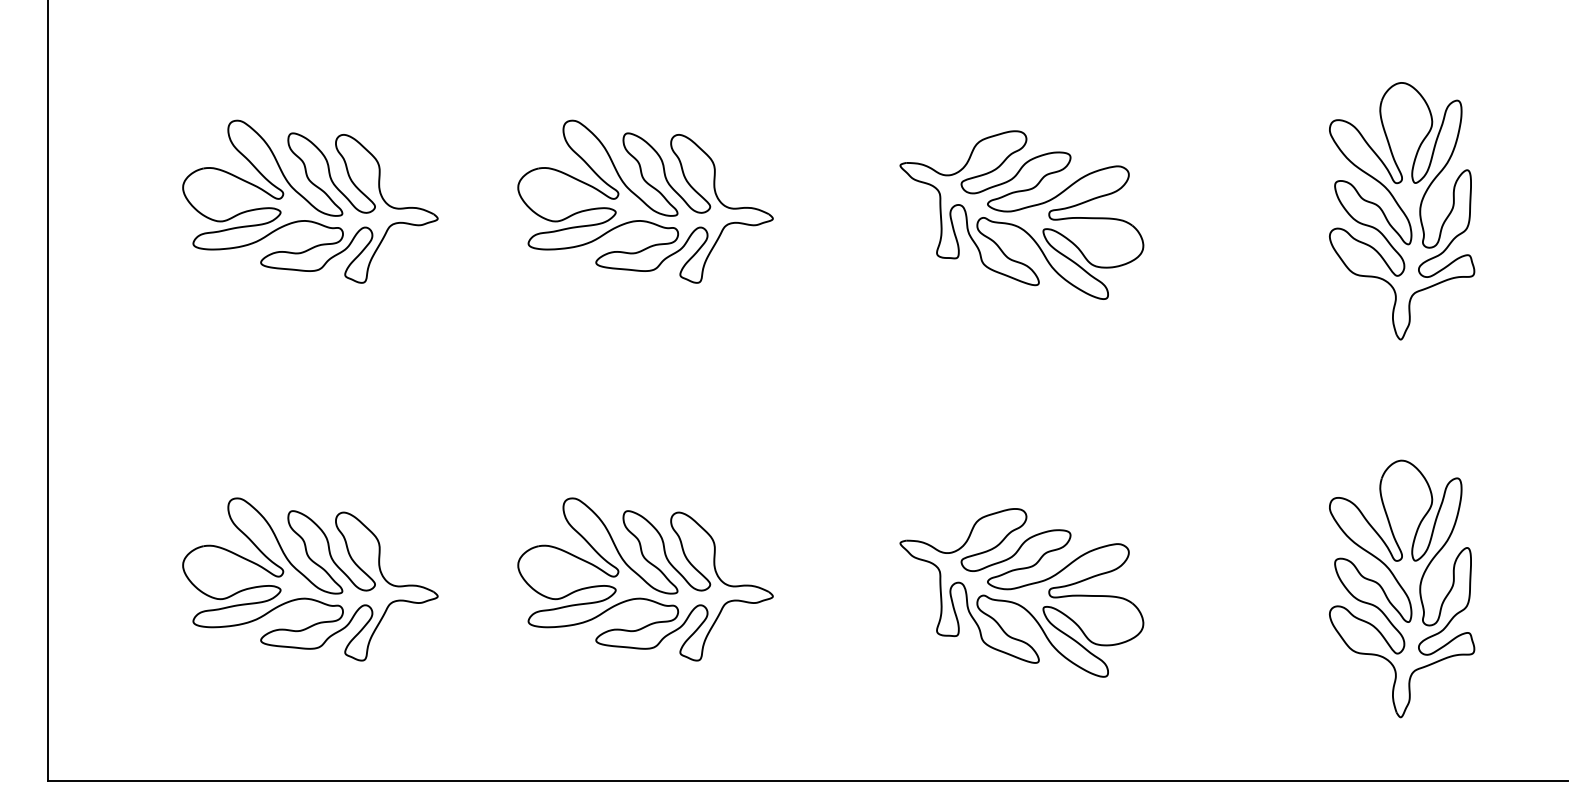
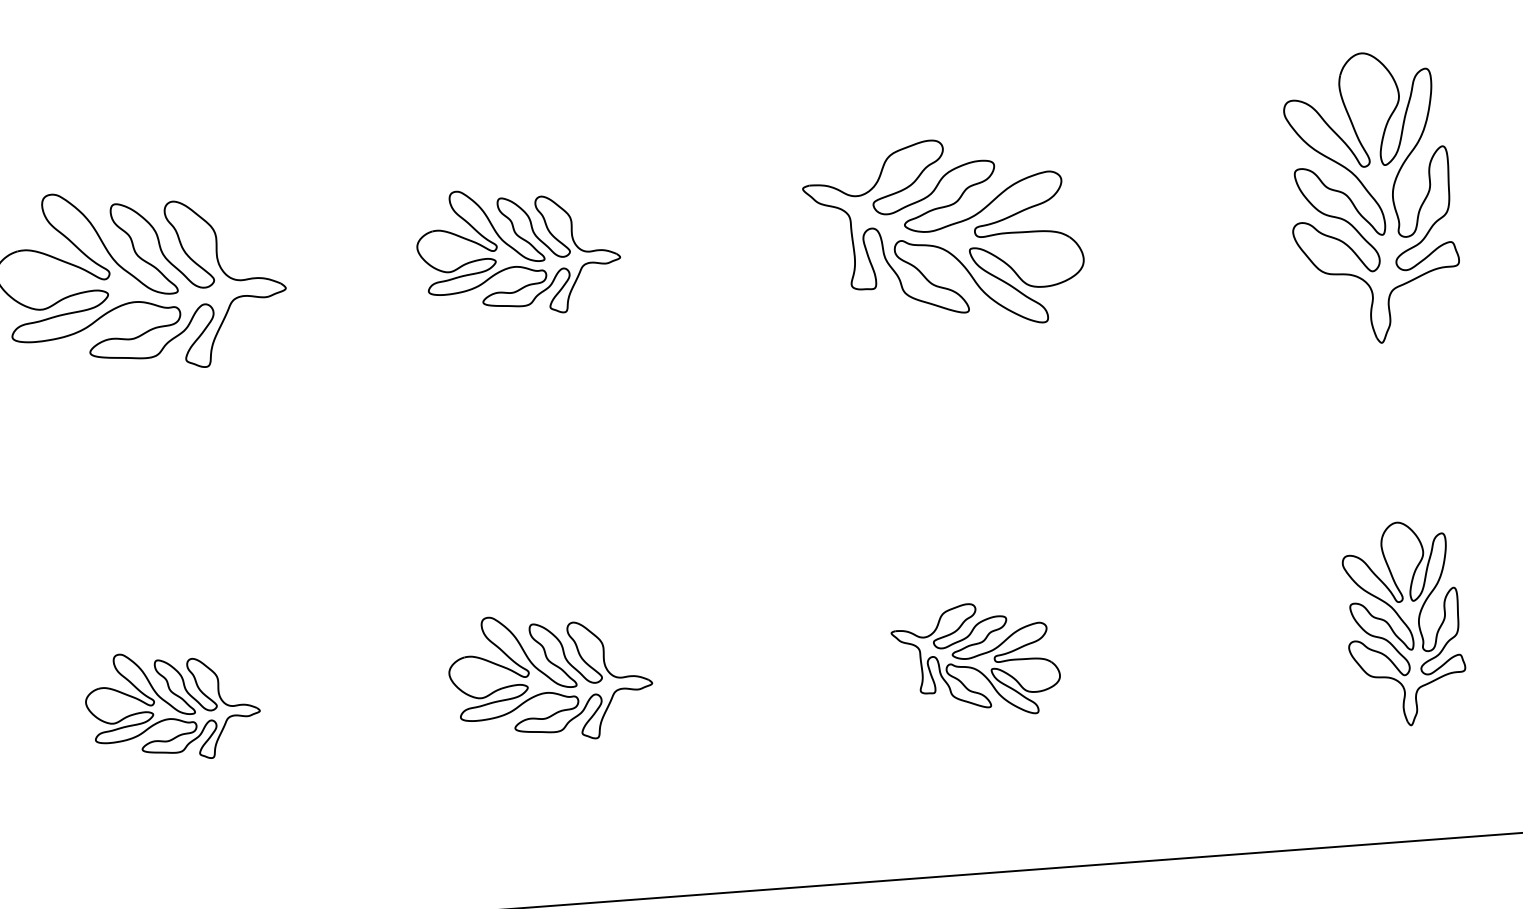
part: (645, 201) -> (518, 251), size x0.7
part: (310, 579) -> (172, 705), size x0.6
part: (645, 579) -> (550, 677), size x0.7
part: (1402, 588) -> (1404, 623), size x0.7
part: (1021, 592) -> (975, 660), size x0.6

